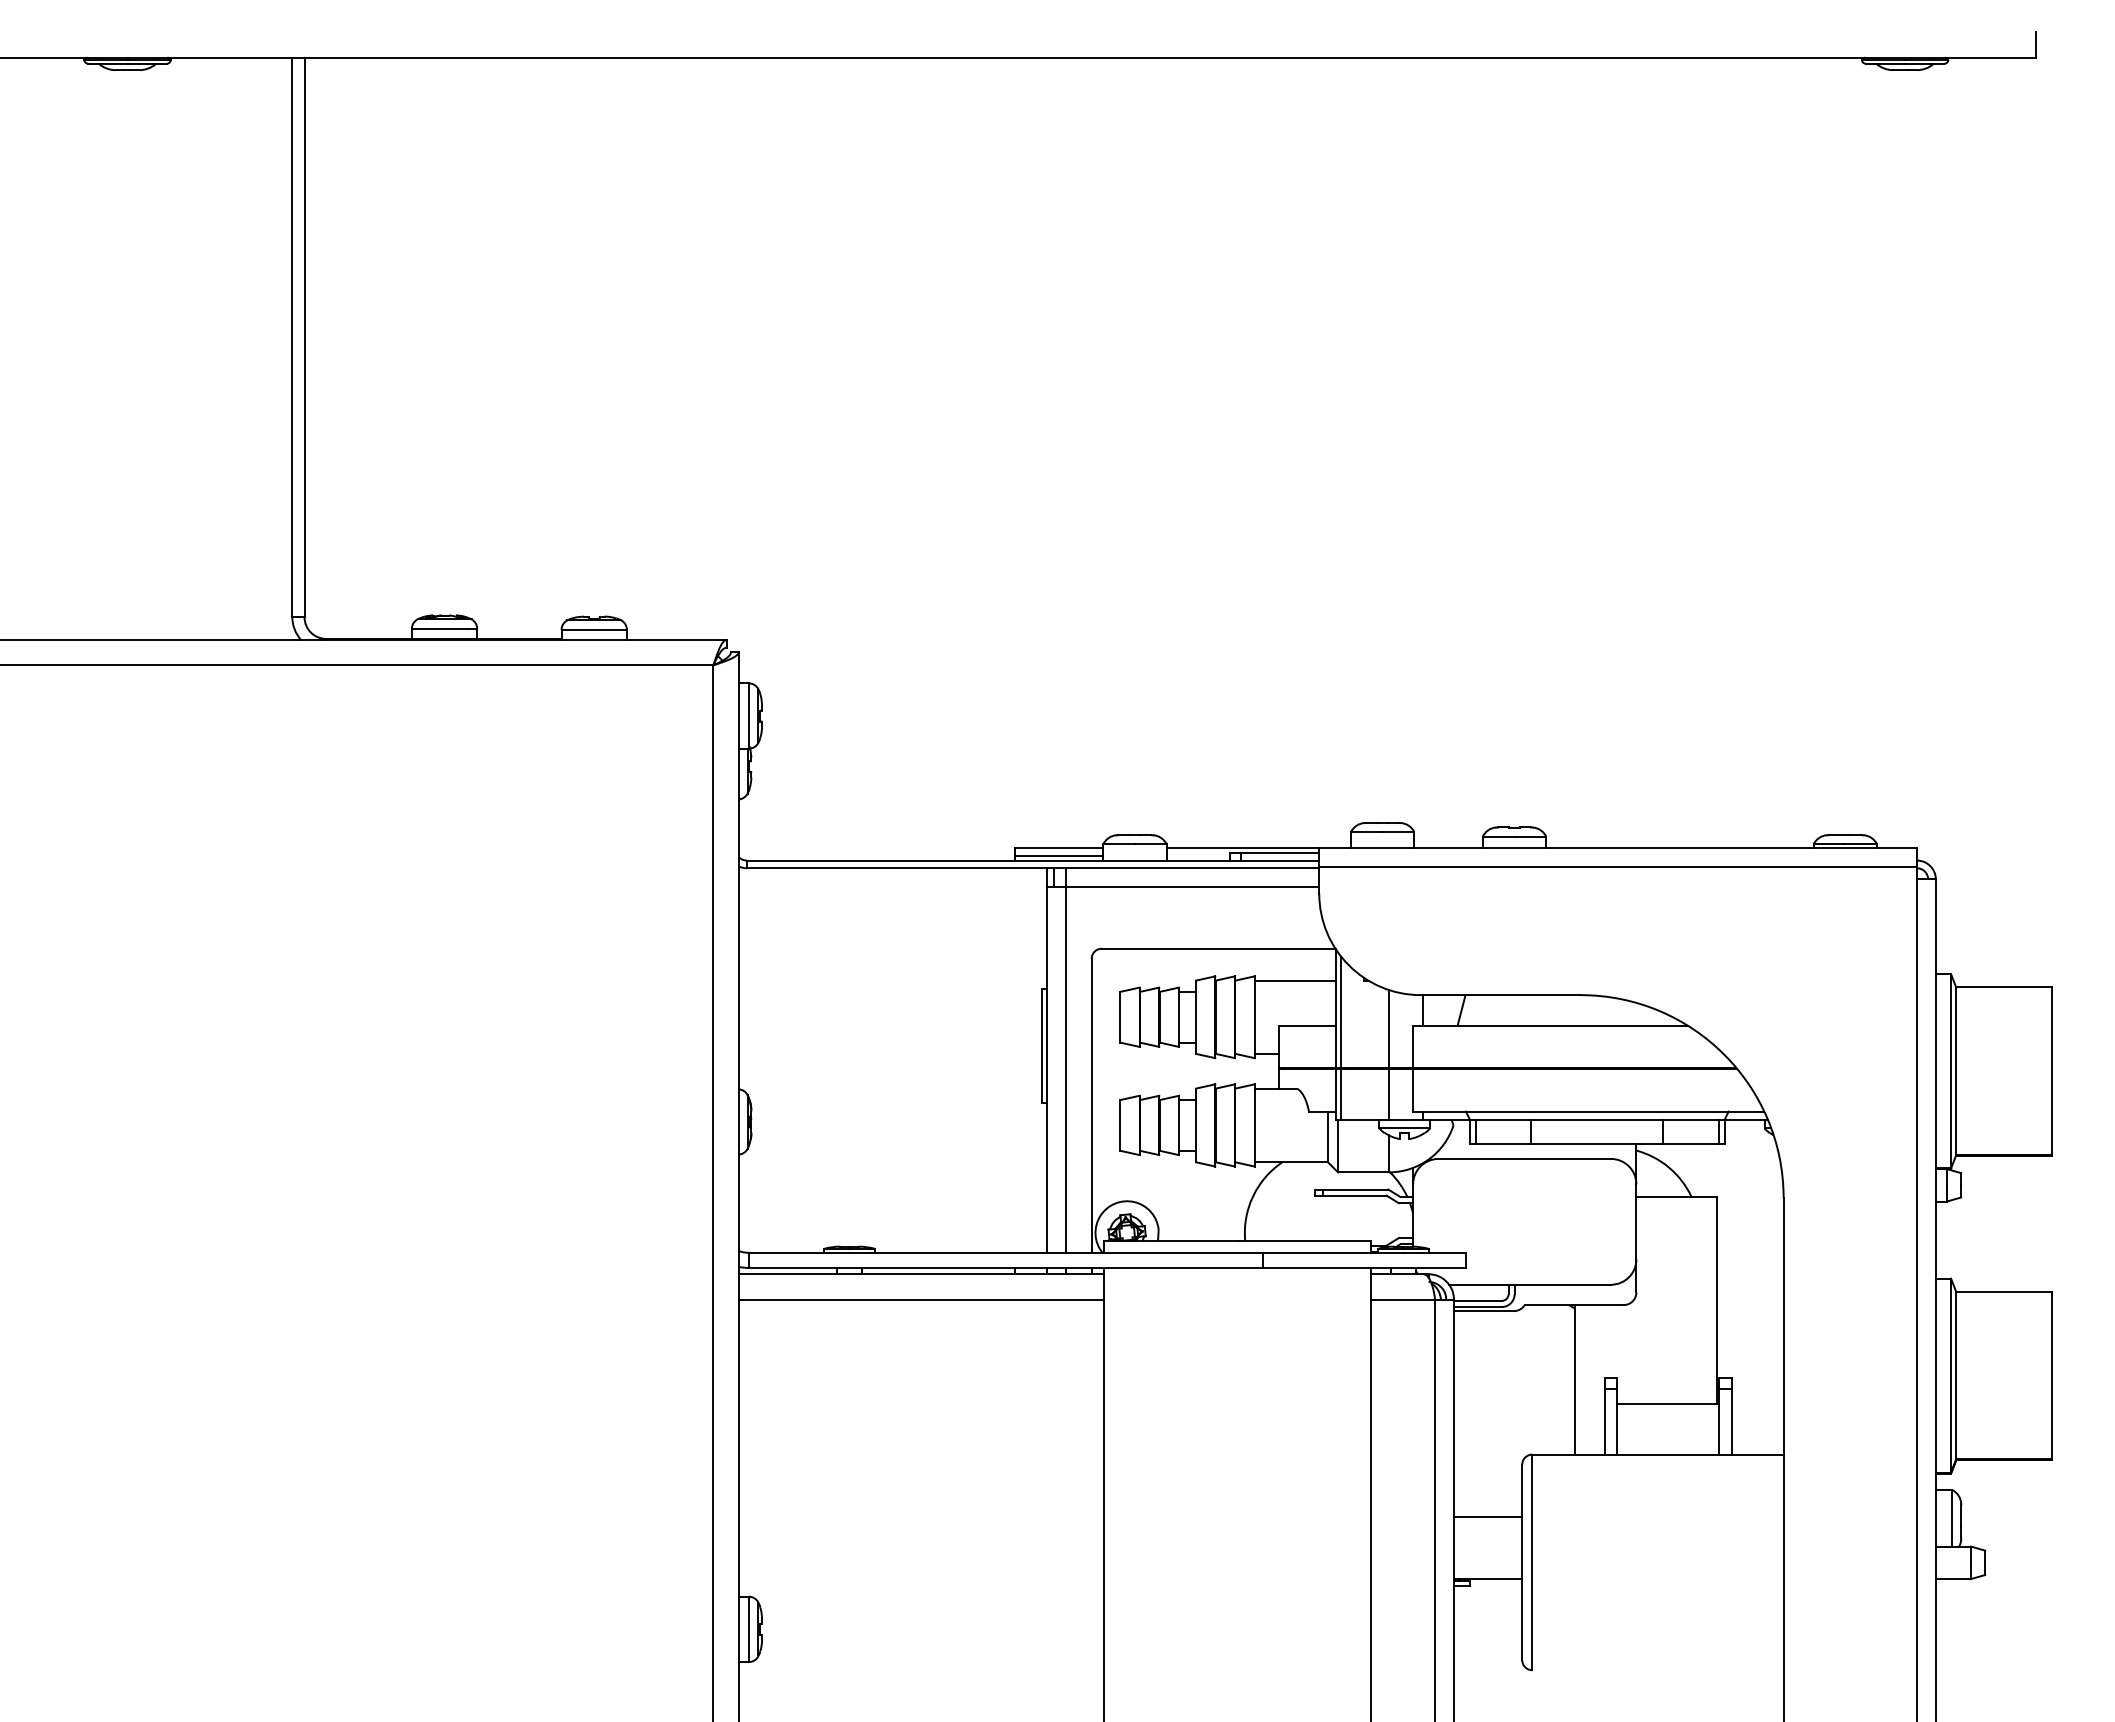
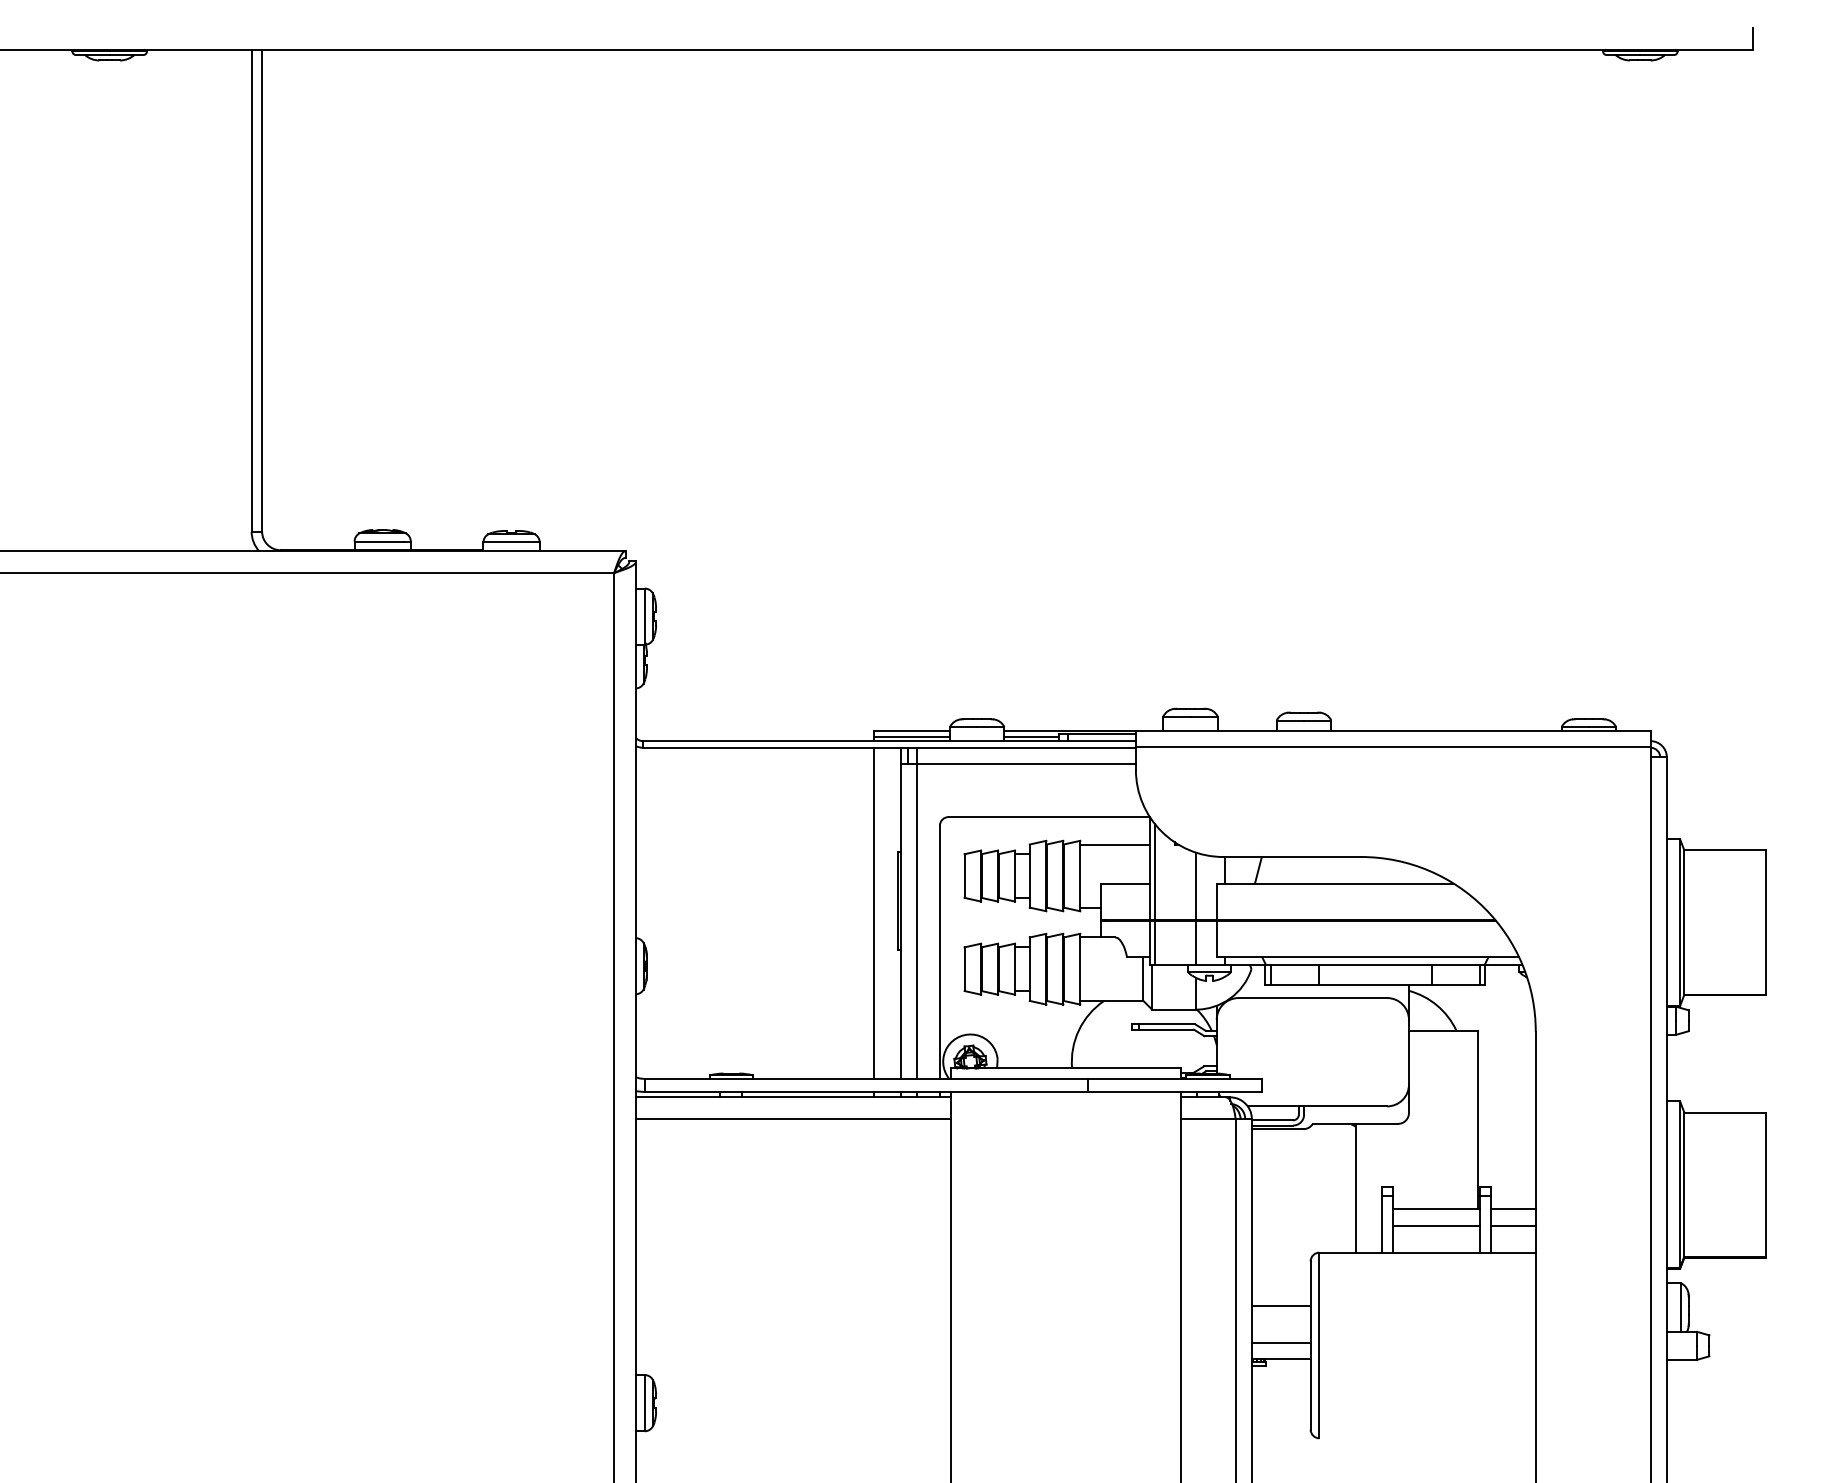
line: (1198, 856) -> (1031, 737), added
line: (1014, 1060) -> (873, 913), added
line: (1757, 1403) -> (1513, 1208), added
line: (1667, 1424) -> (1435, 1226), added
line: (1757, 1424) -> (1513, 1226), added
line: (1488, 1559) -> (1281, 1342), added

